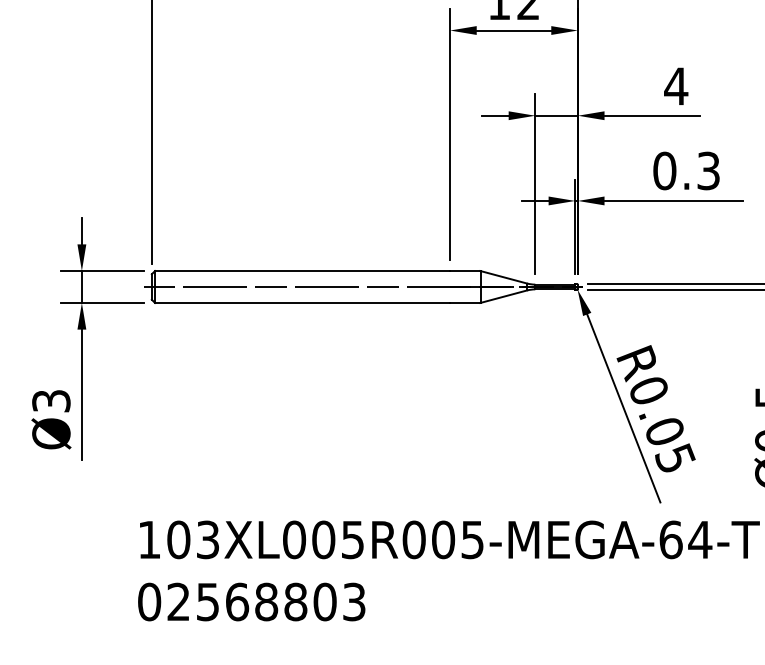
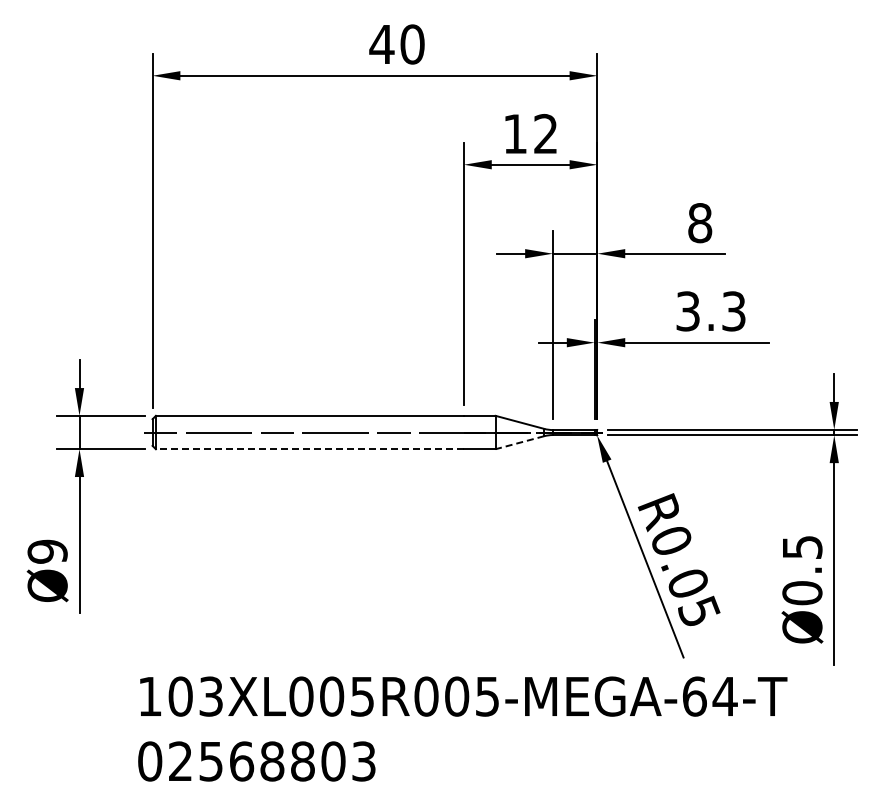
text: (675, 86) -> (699, 223), 4 -> 8
text: (665, 171) -> (688, 311), 0.3 -> 3.3
line: (503, 296) -> (519, 442), solid -> dashed
line: (302, 303) -> (309, 449), solid -> dashed
text: (51, 400) -> (47, 551), Ø3 -> Ø9

